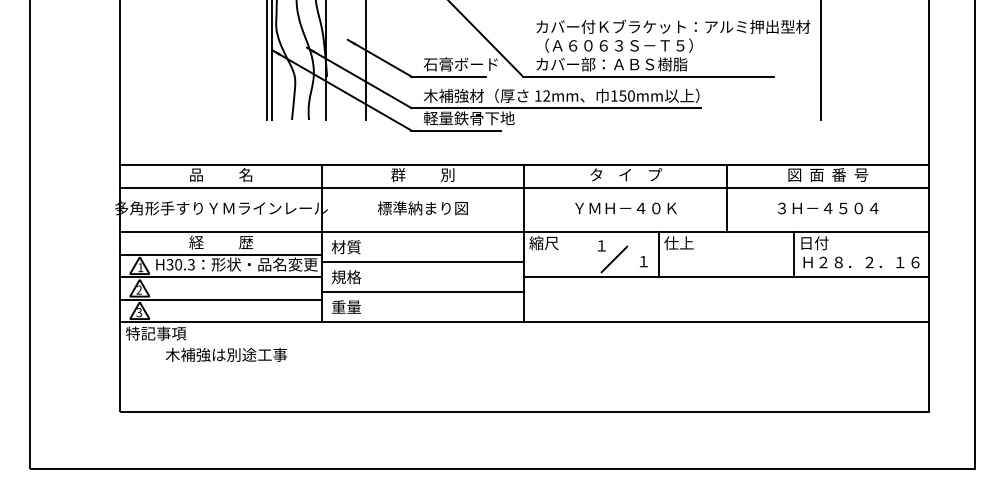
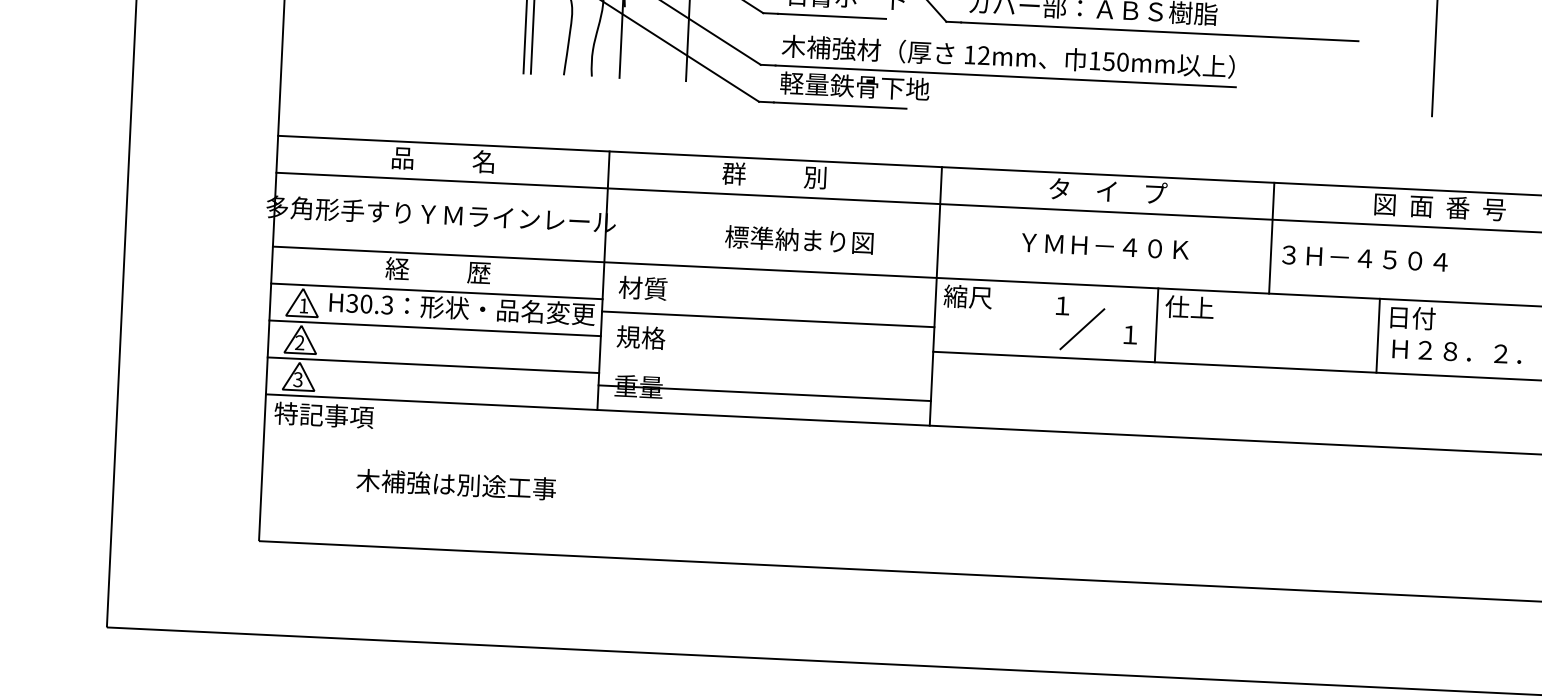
text: (422, 208) -> (798, 240), moved
text: (828, 208) -> (1365, 258), moved
line: (422, 292) -> (763, 393), moved
text: (225, 354) -> (454, 483), moved

